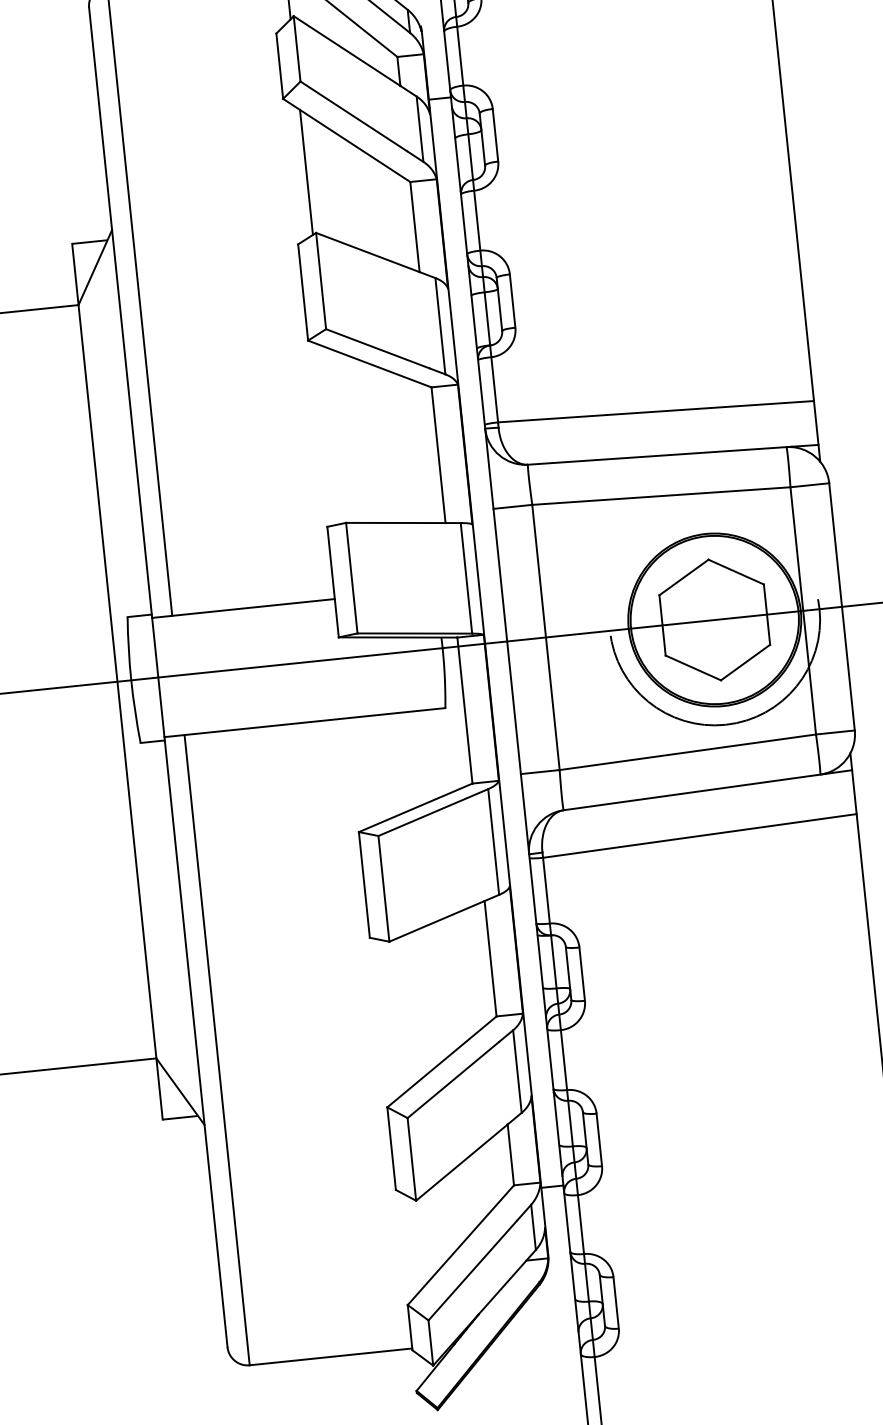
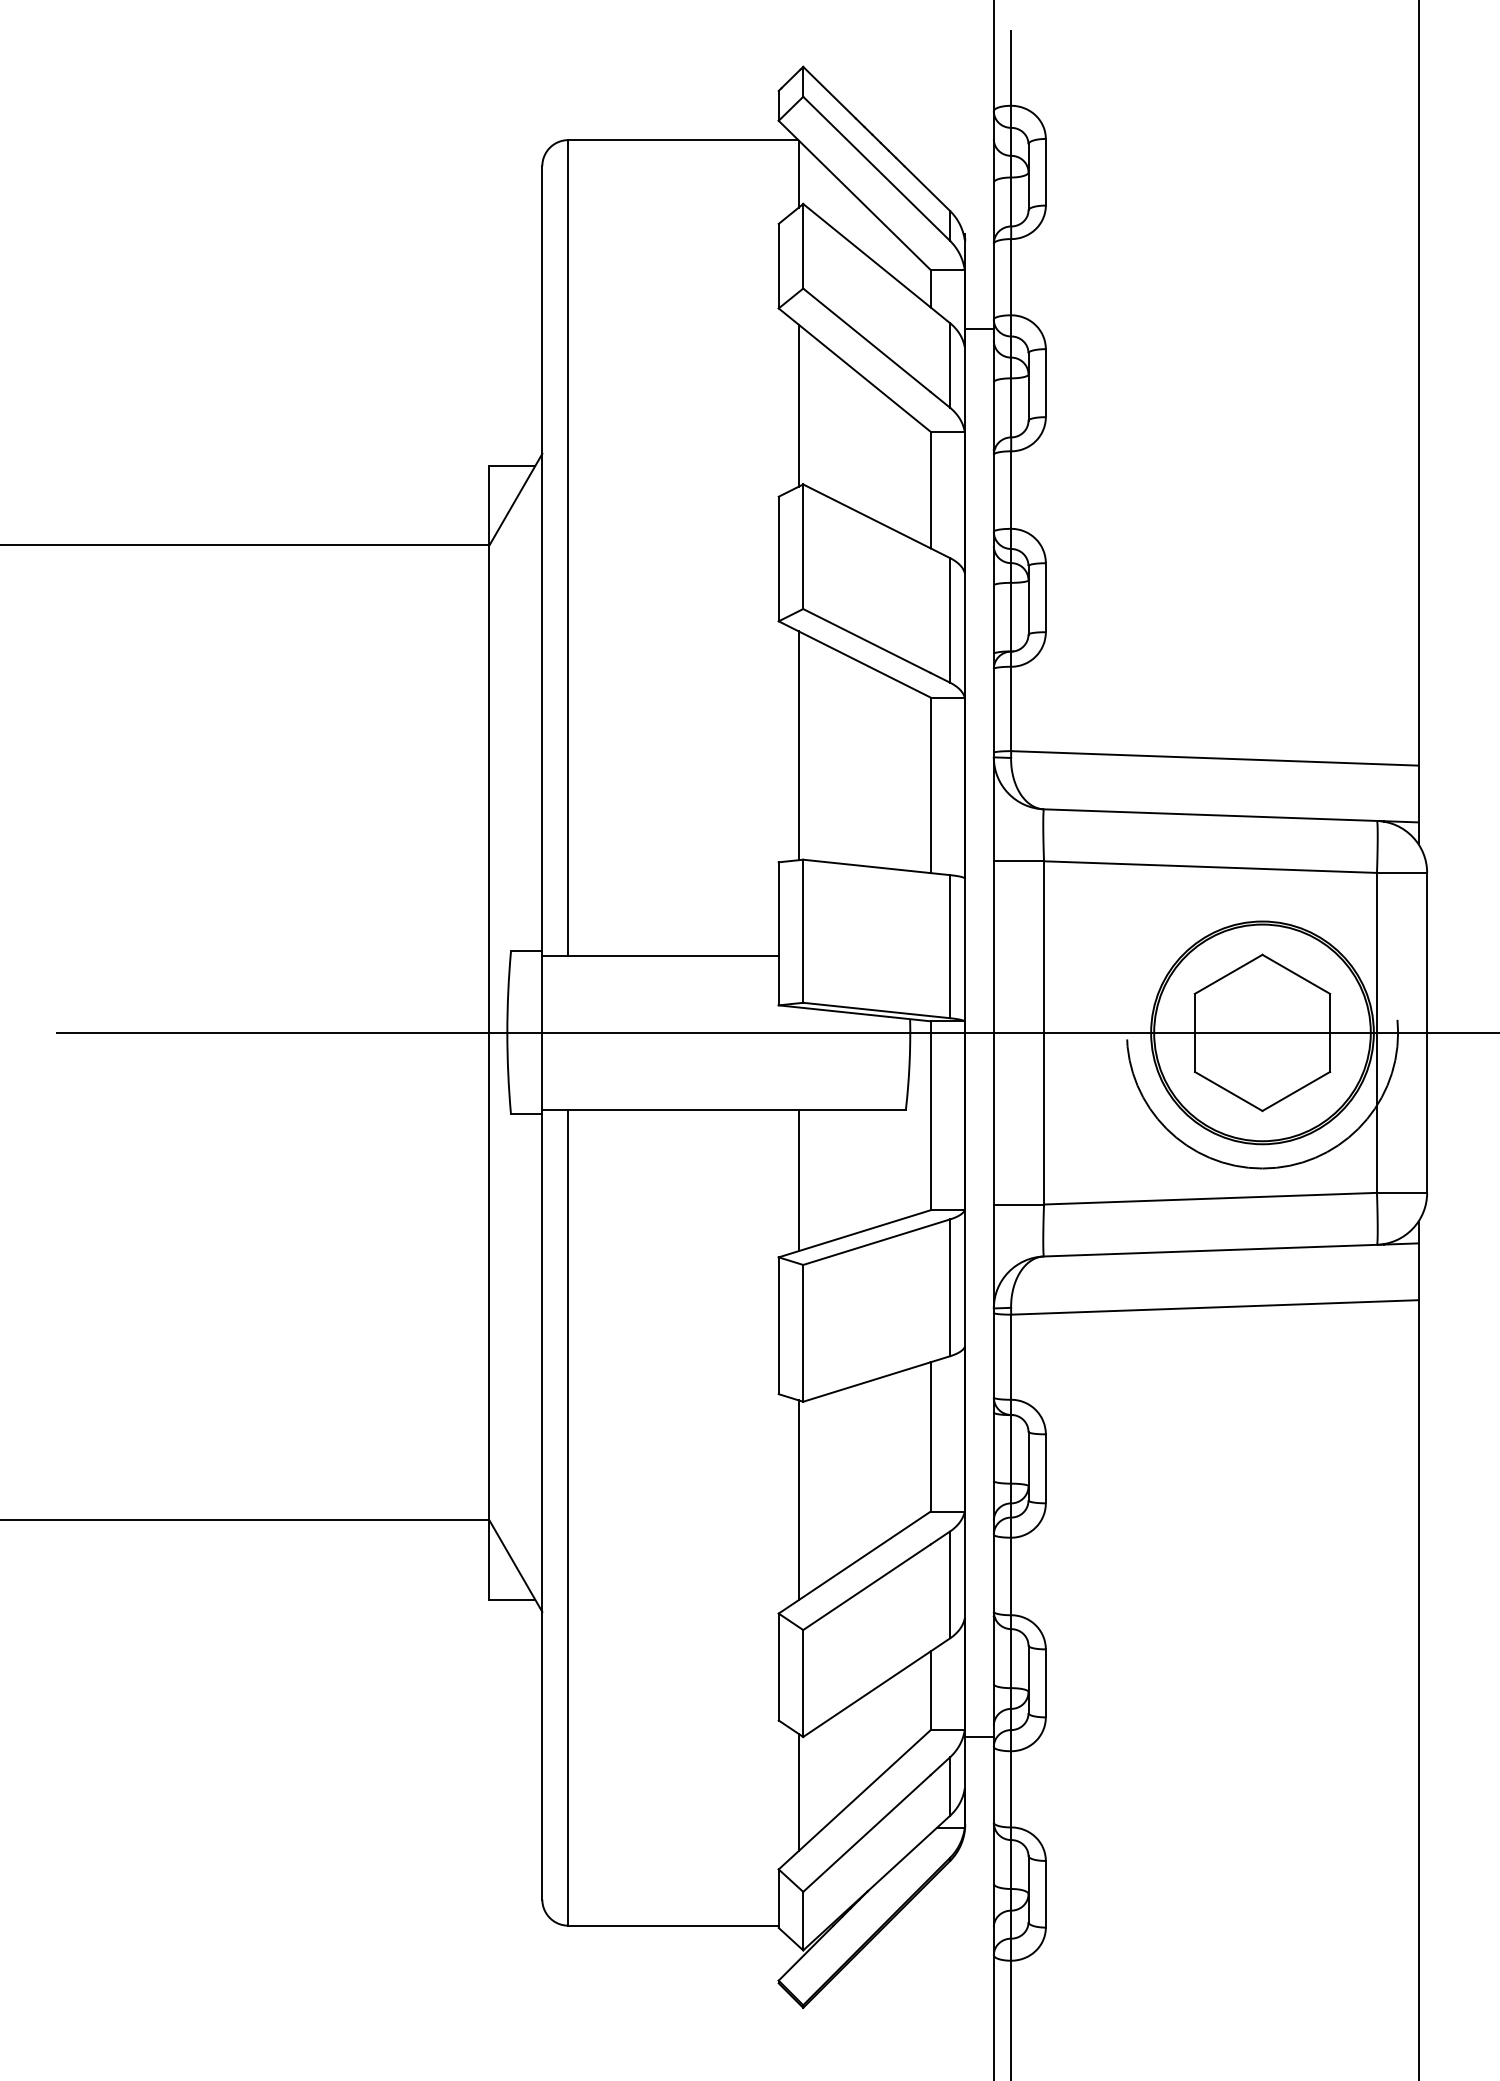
line: (333, 435) -> (798, 745), added
line: (368, 771) -> (798, 1180), added
line: (393, 1018) -> (798, 1500), added
line: (416, 1244) -> (798, 1792), added

